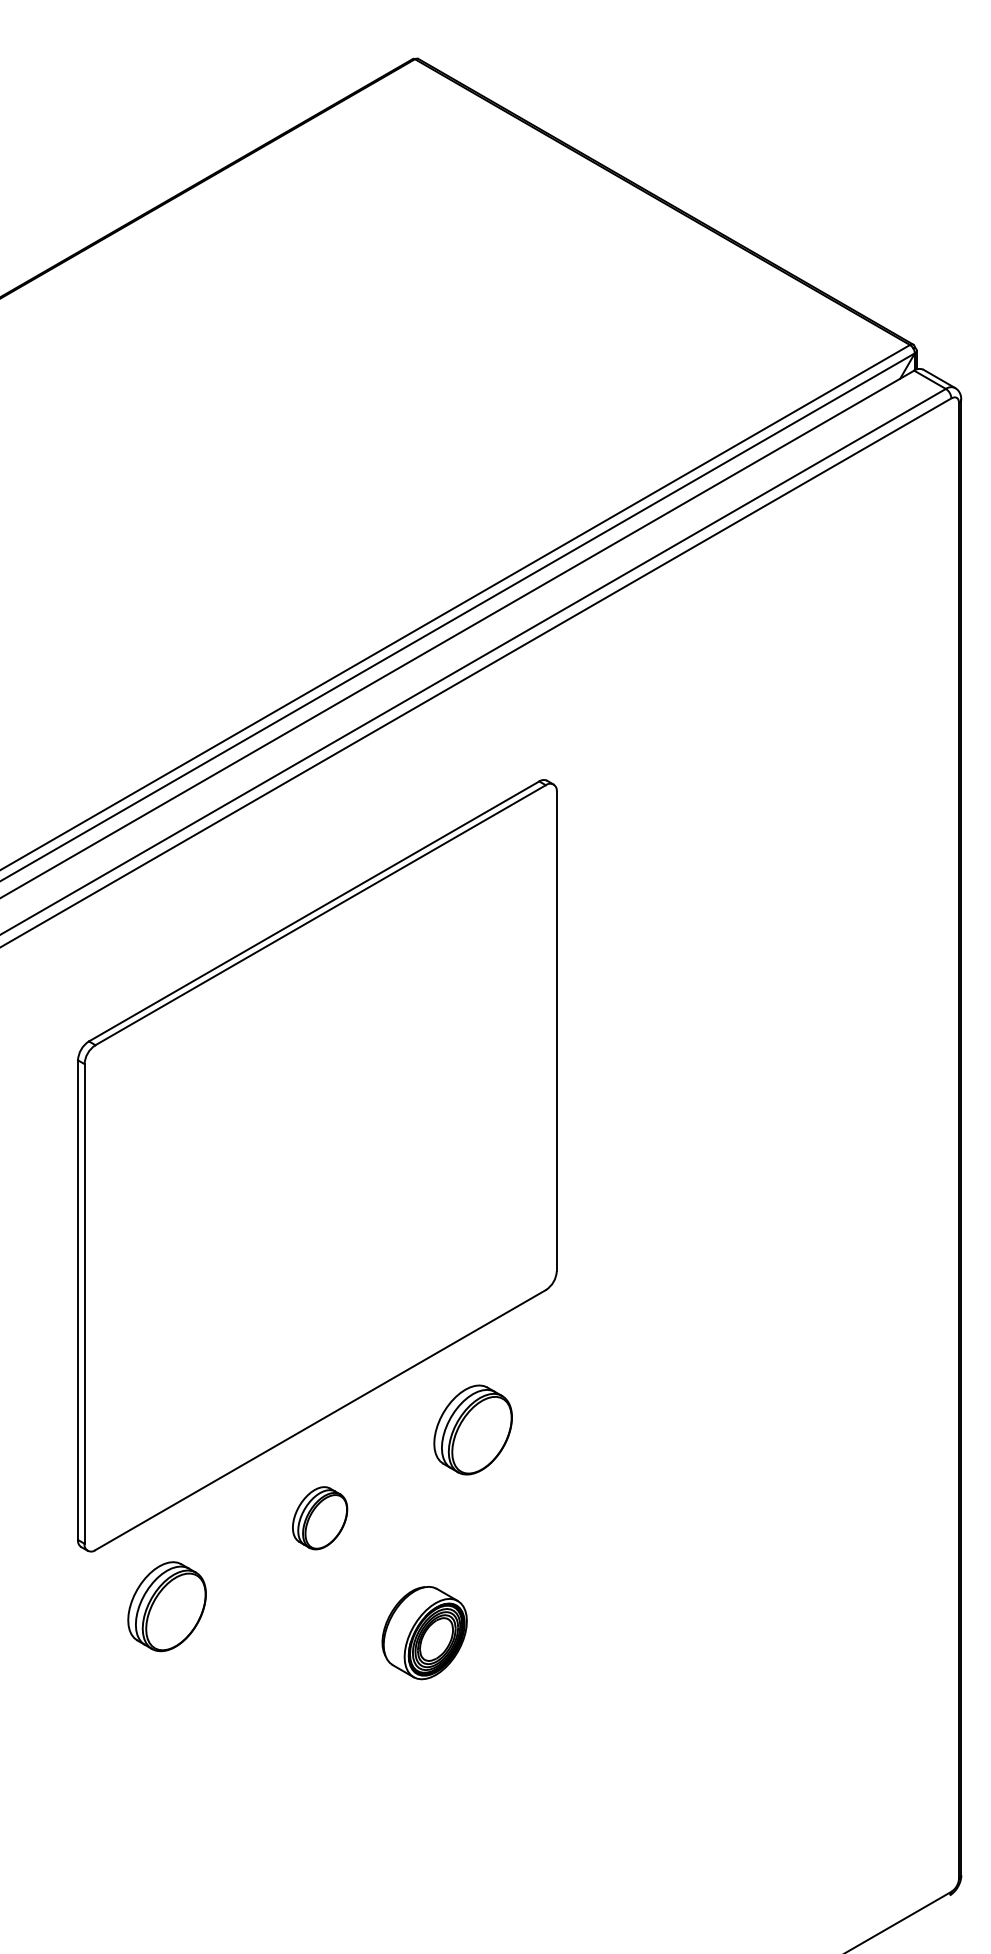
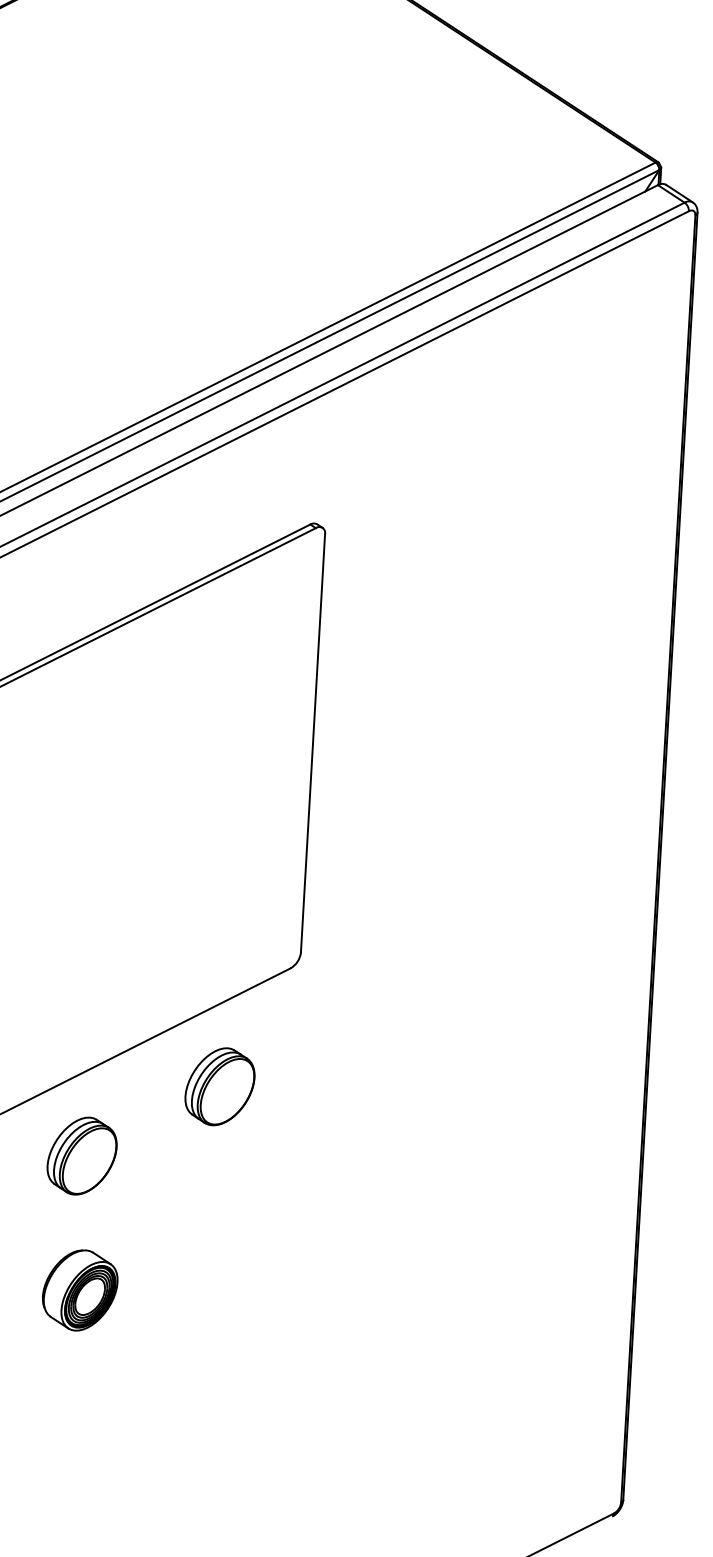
part: (319, 1517) -> (81, 1155), size x1.43
part: (424, 1633) -> (79, 1290), moved

